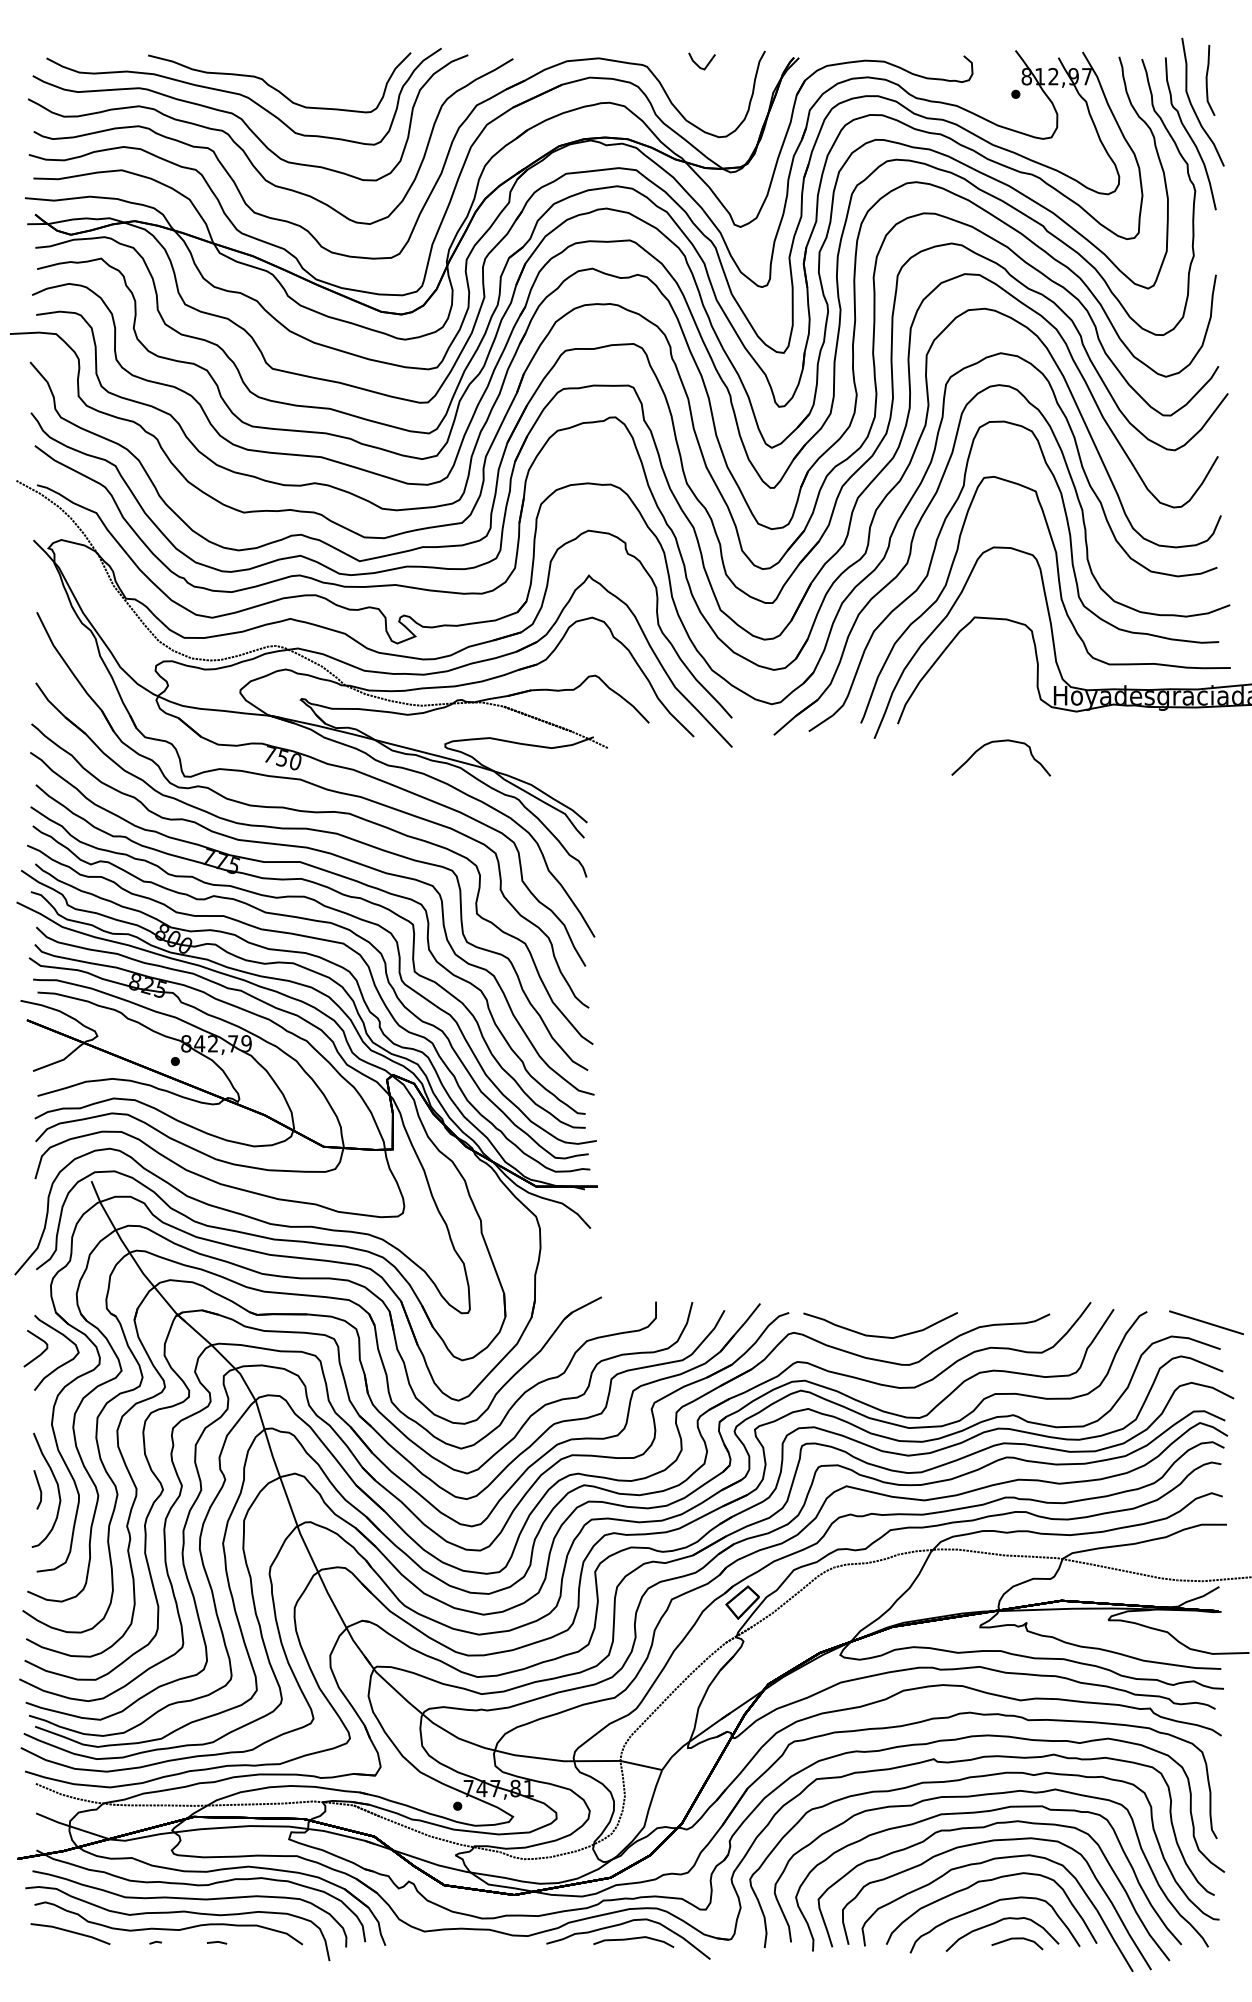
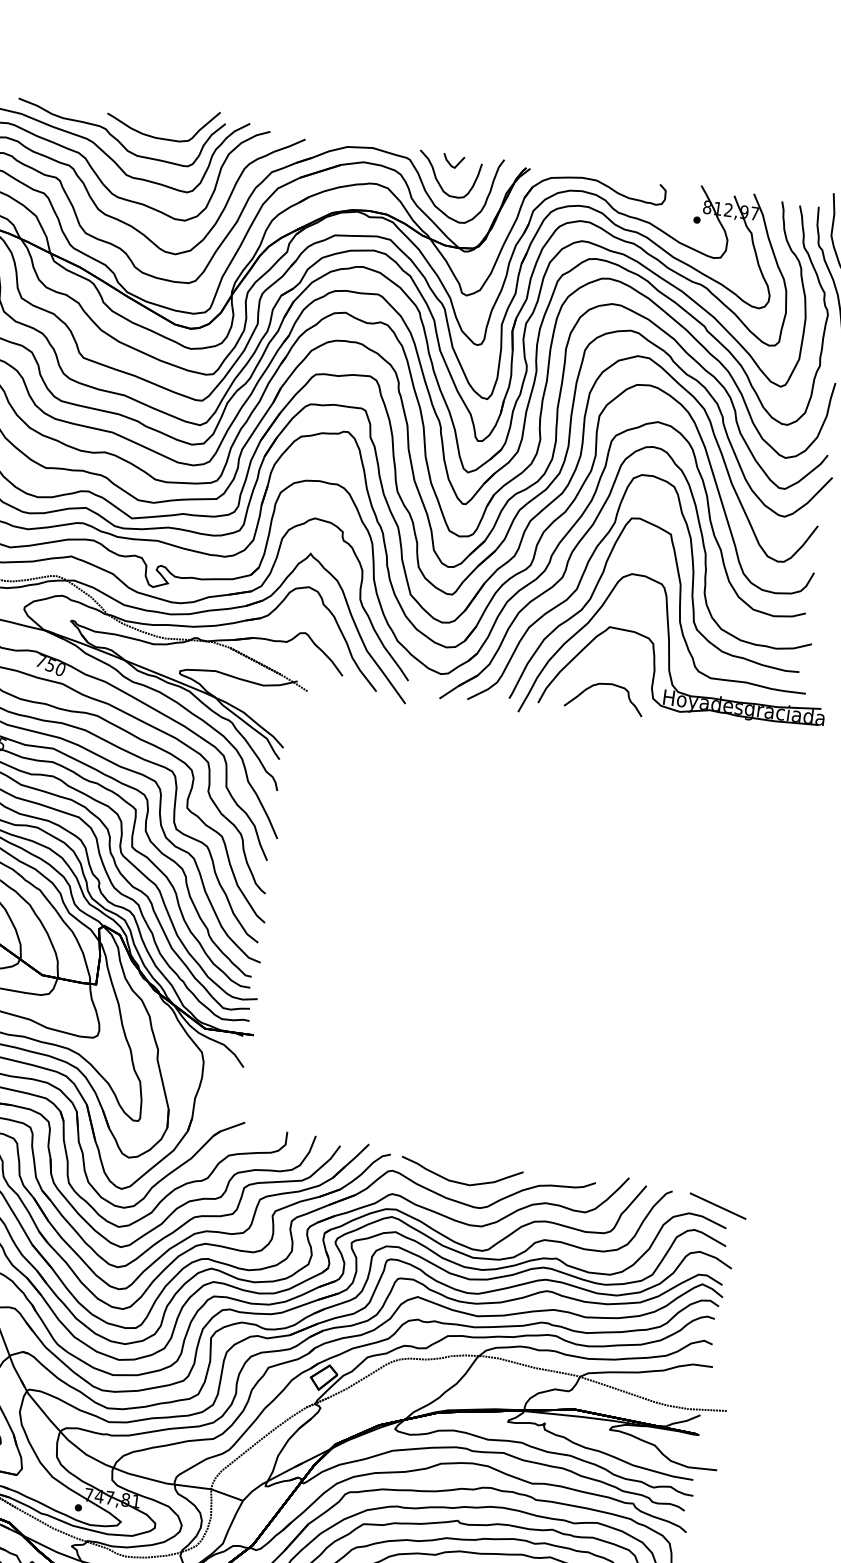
part: (332, 81) -> (160, 138), added
part: (686, 88) -> (438, 180), added
part: (999, 742) -> (605, 685), moved

